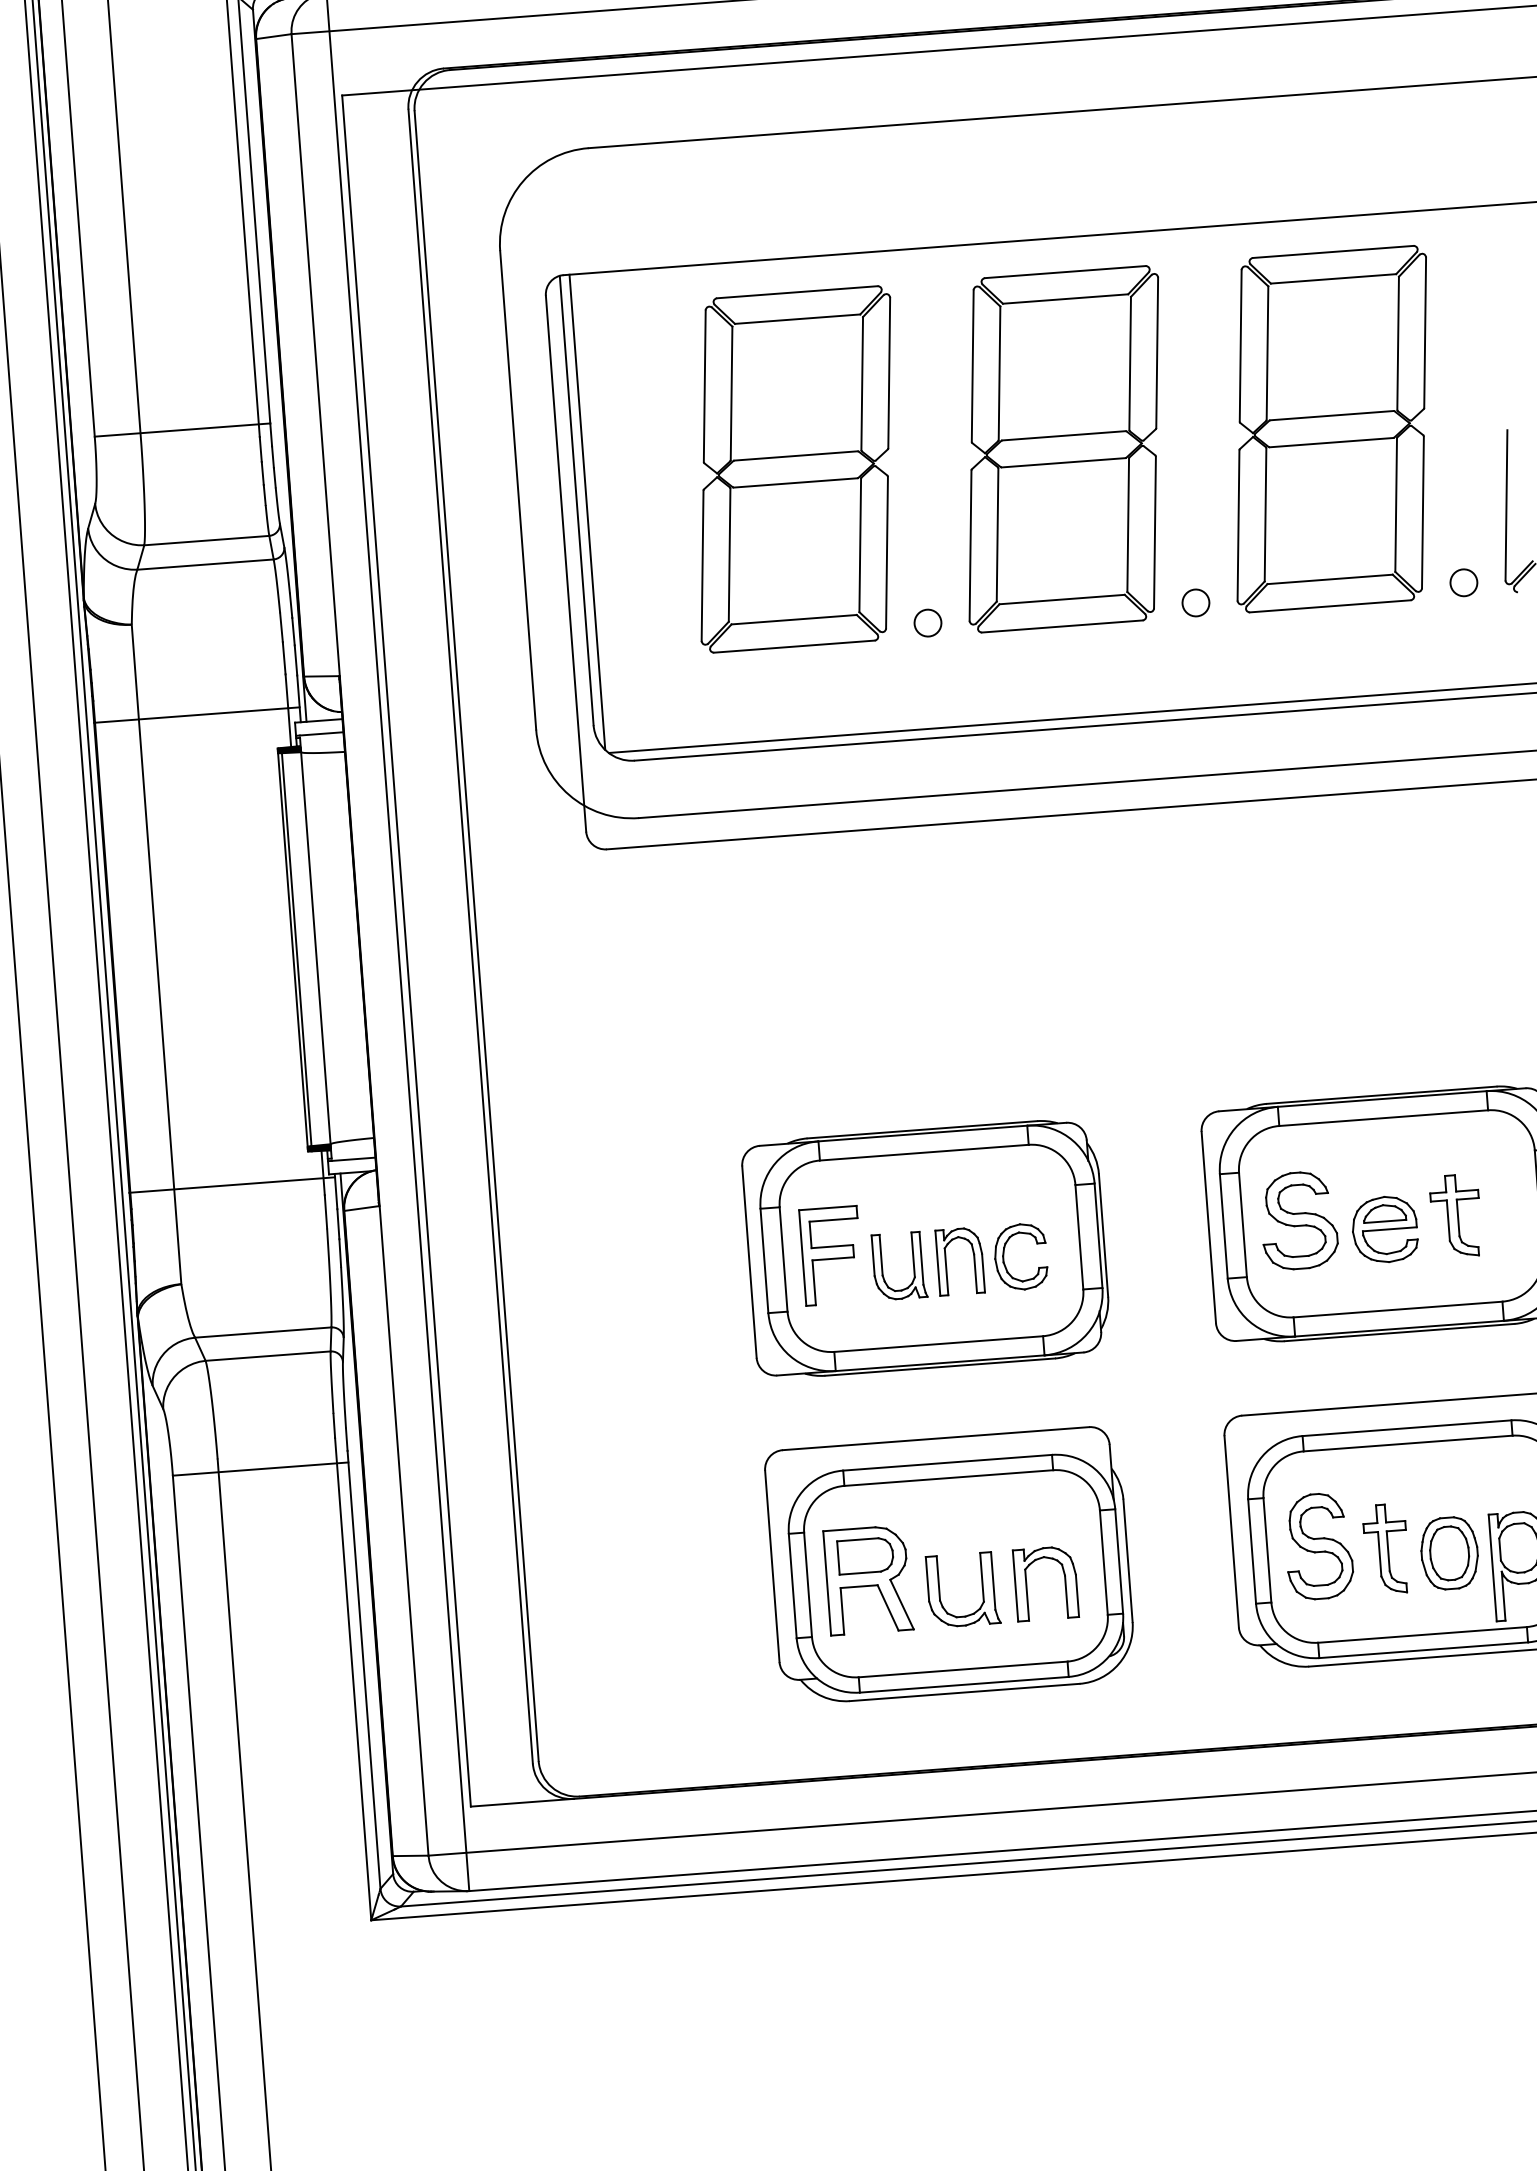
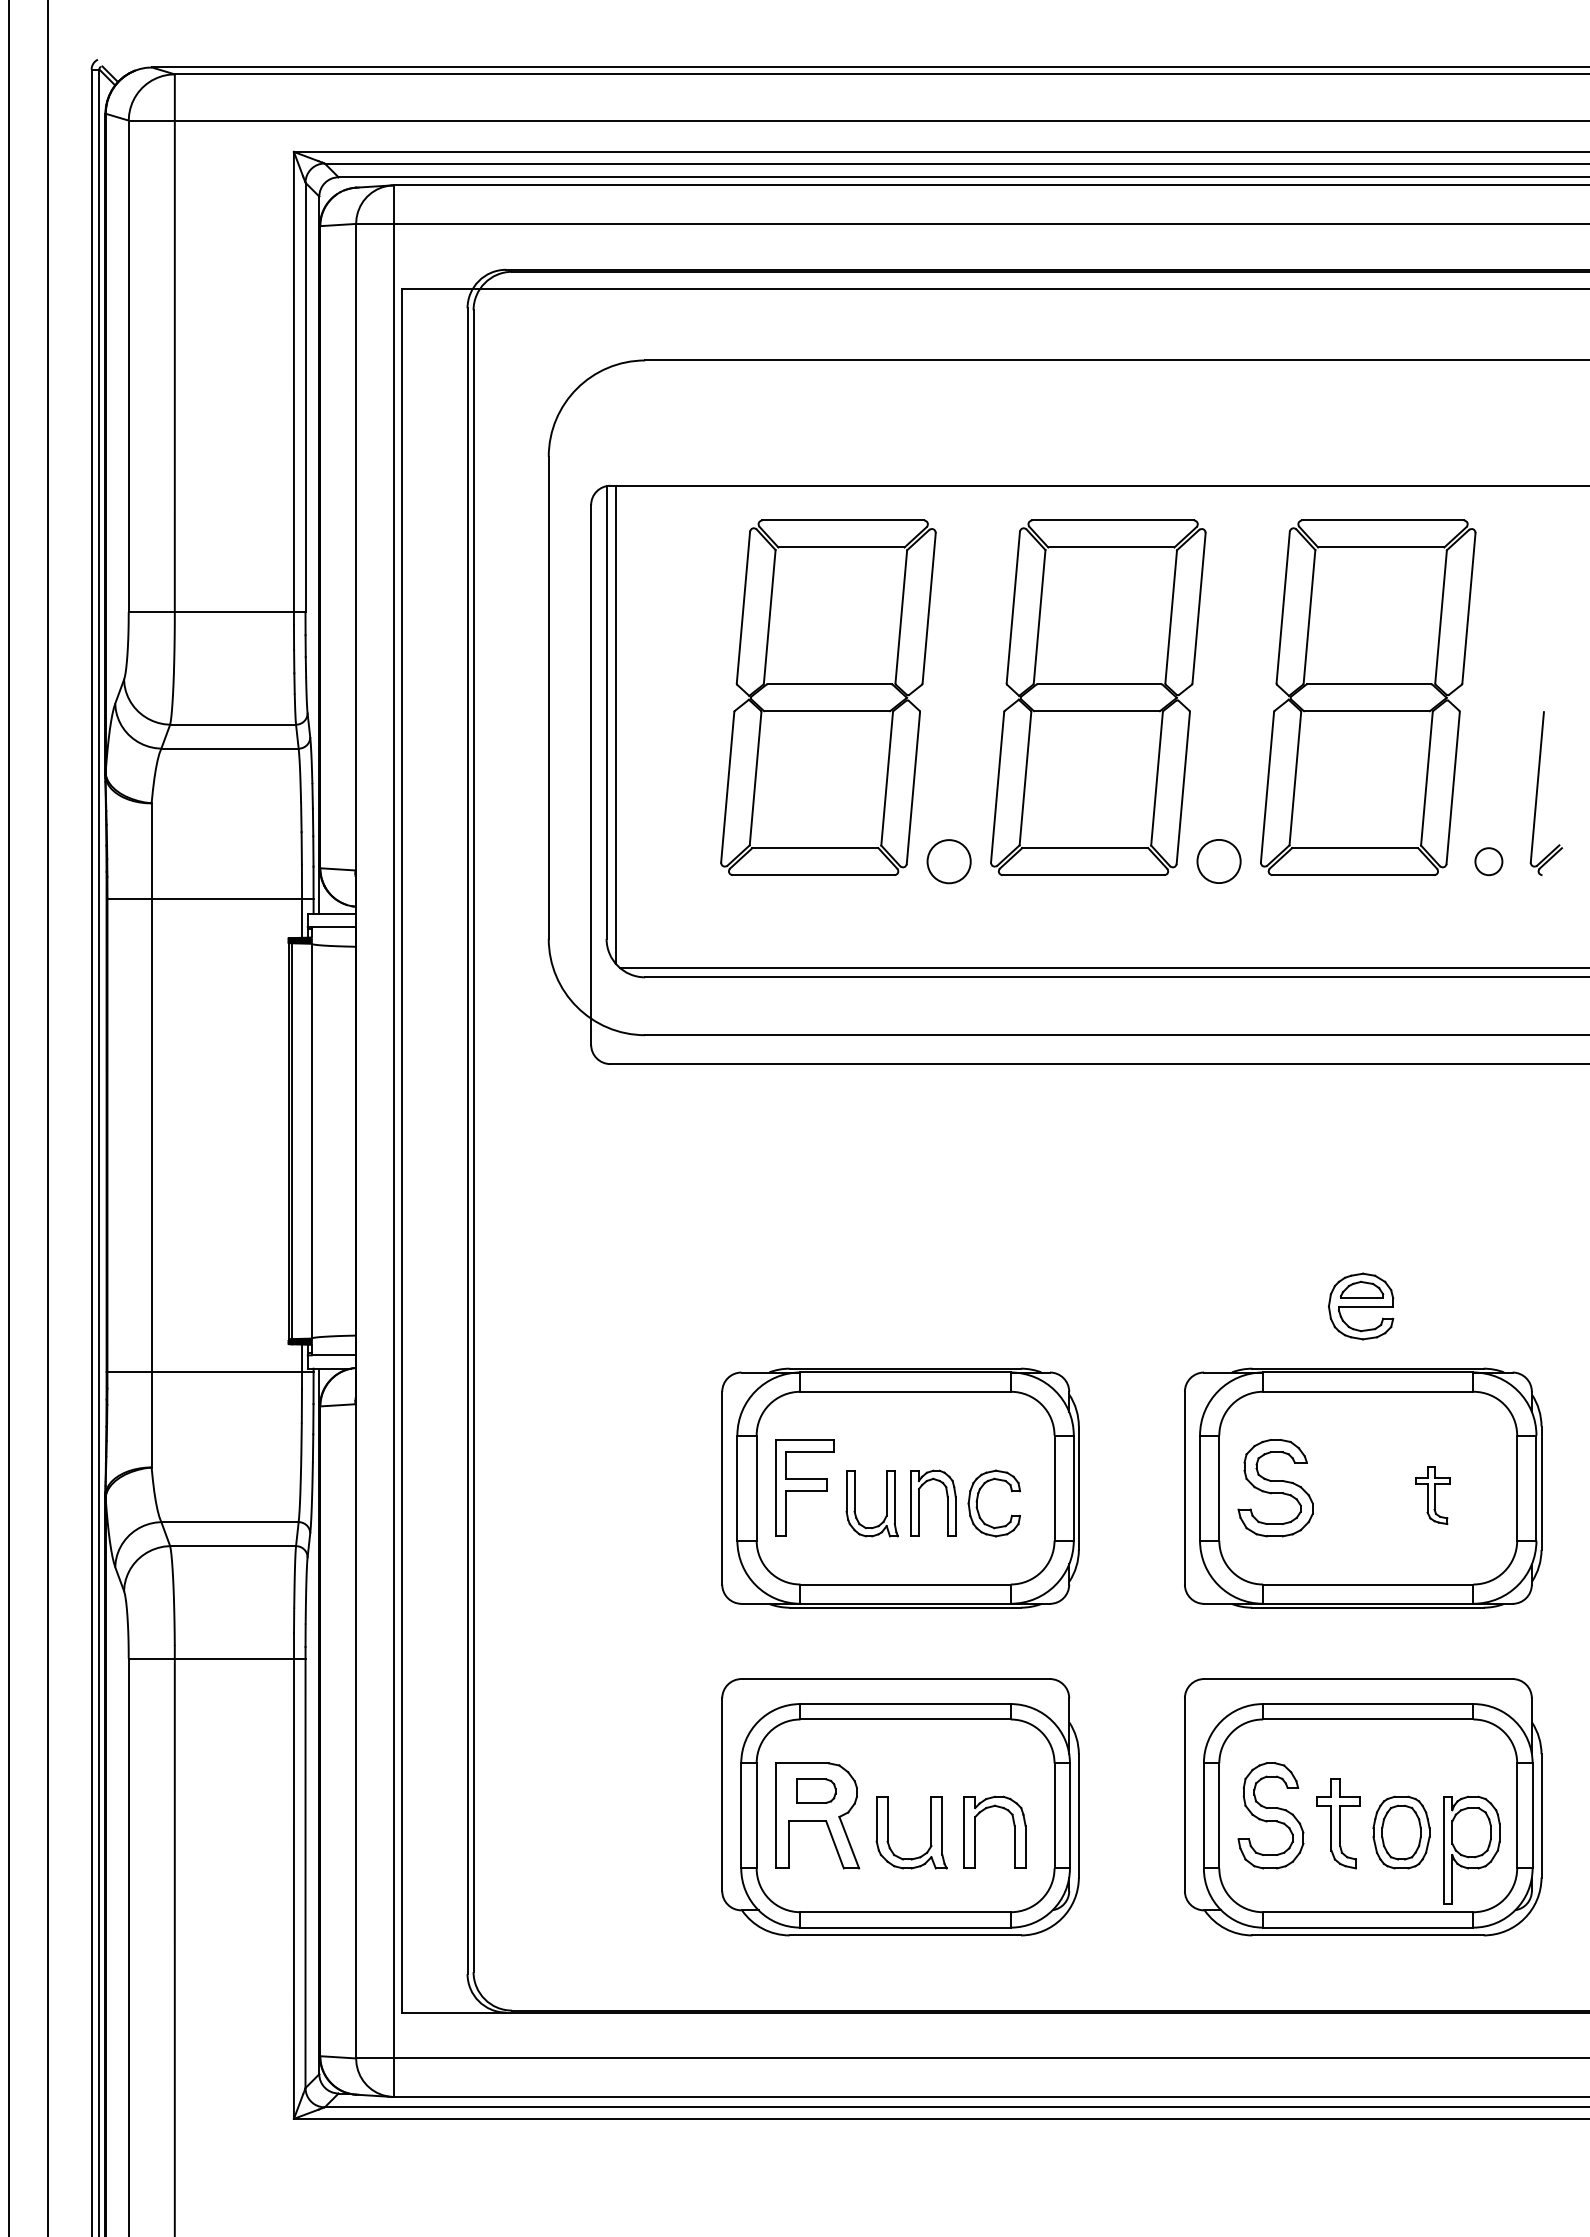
circle: (1195, 602) -> (1218, 861), size x1.6
circle: (927, 622) -> (948, 861), size x1.6
part: (1455, 1216) -> (1432, 1495), size x0.7
part: (1385, 1229) -> (1361, 1306), moved
part: (865, 1555) -> (816, 1790), size x0.7

